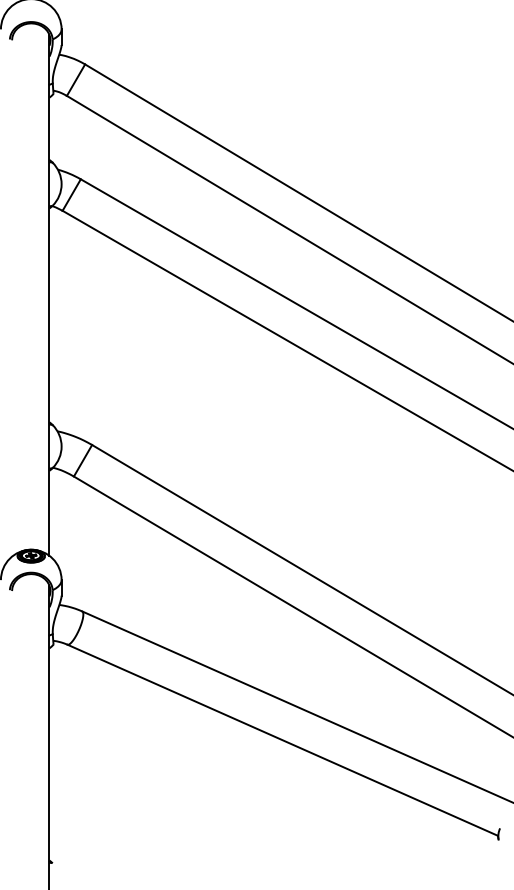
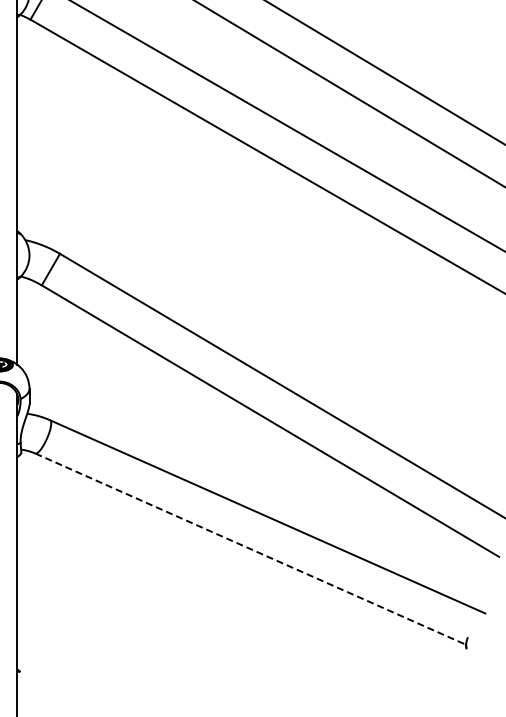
line: (283, 740) -> (251, 549), solid -> dashed

